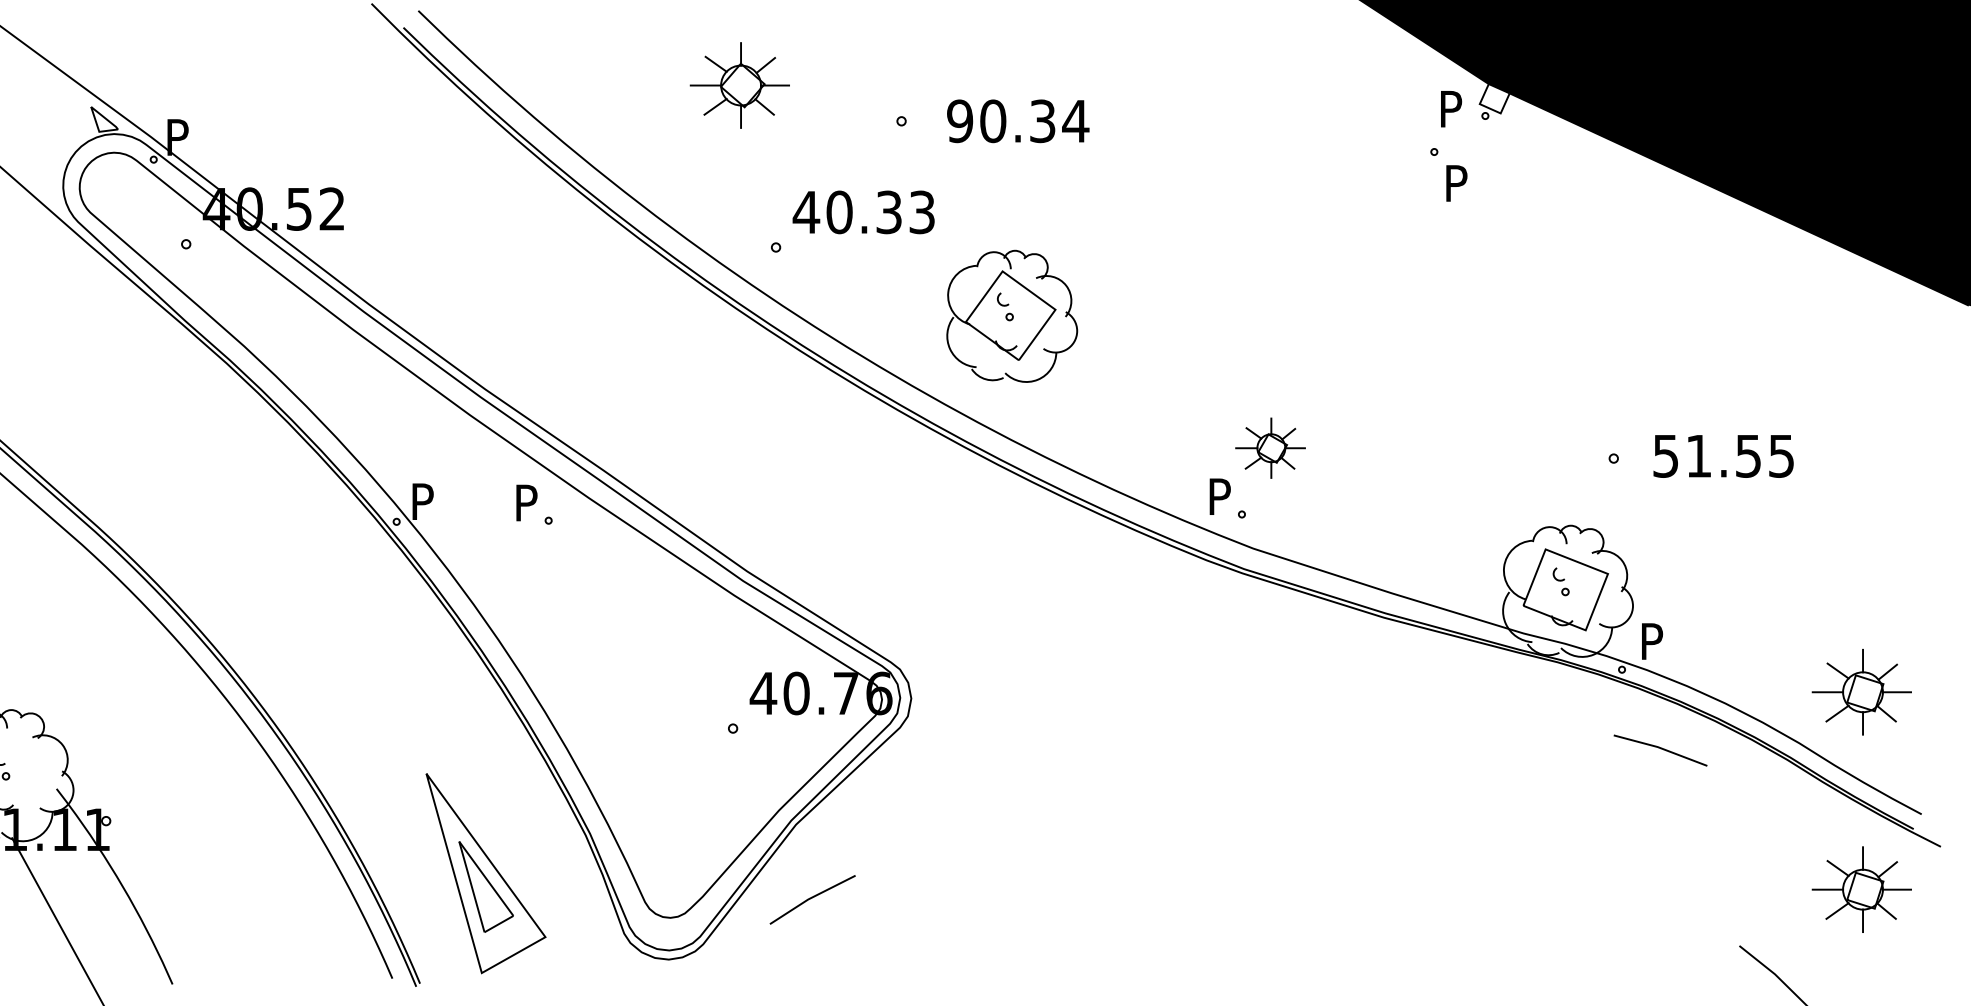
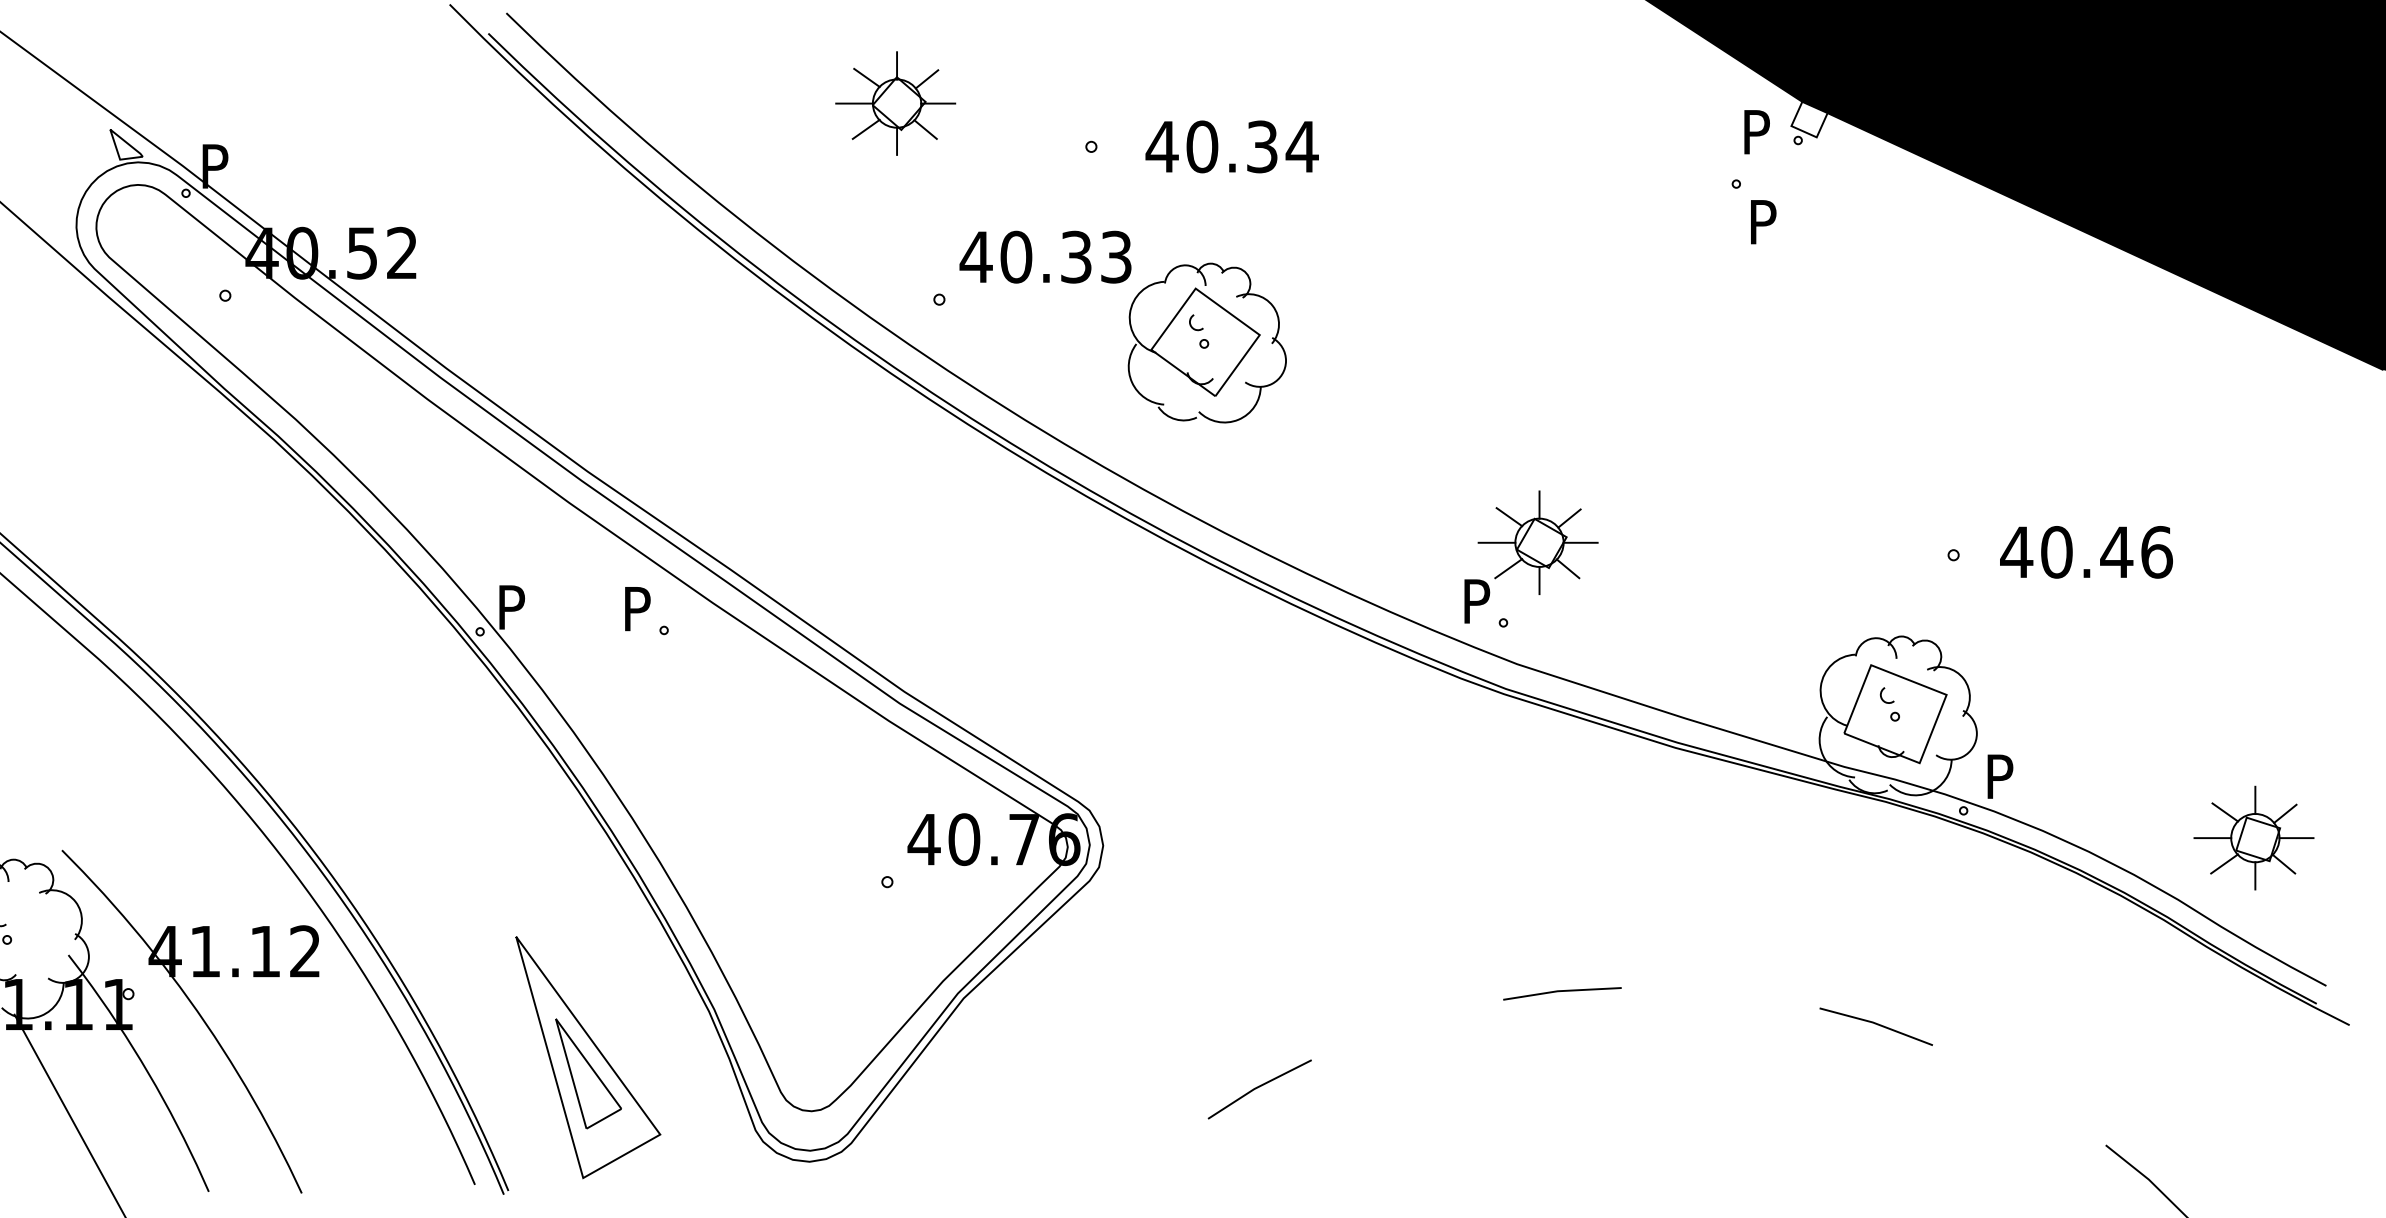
text: (959, 120) -> (1161, 146), 90.34 -> 40.34
part: (1011, 315) -> (1206, 342), moved
part: (1270, 448) -> (1537, 542), size x1.43
text: (1723, 456) -> (2086, 552), 51.55 -> 40.46
line: (1659, 748) -> (1875, 1024), moved
line: (1290, 818) -> (1562, 991), added
part: (164, 839) -> (199, 1016), added
part: (1861, 889) -> (2253, 1076), removed
line: (812, 898) -> (1259, 1087), moved

